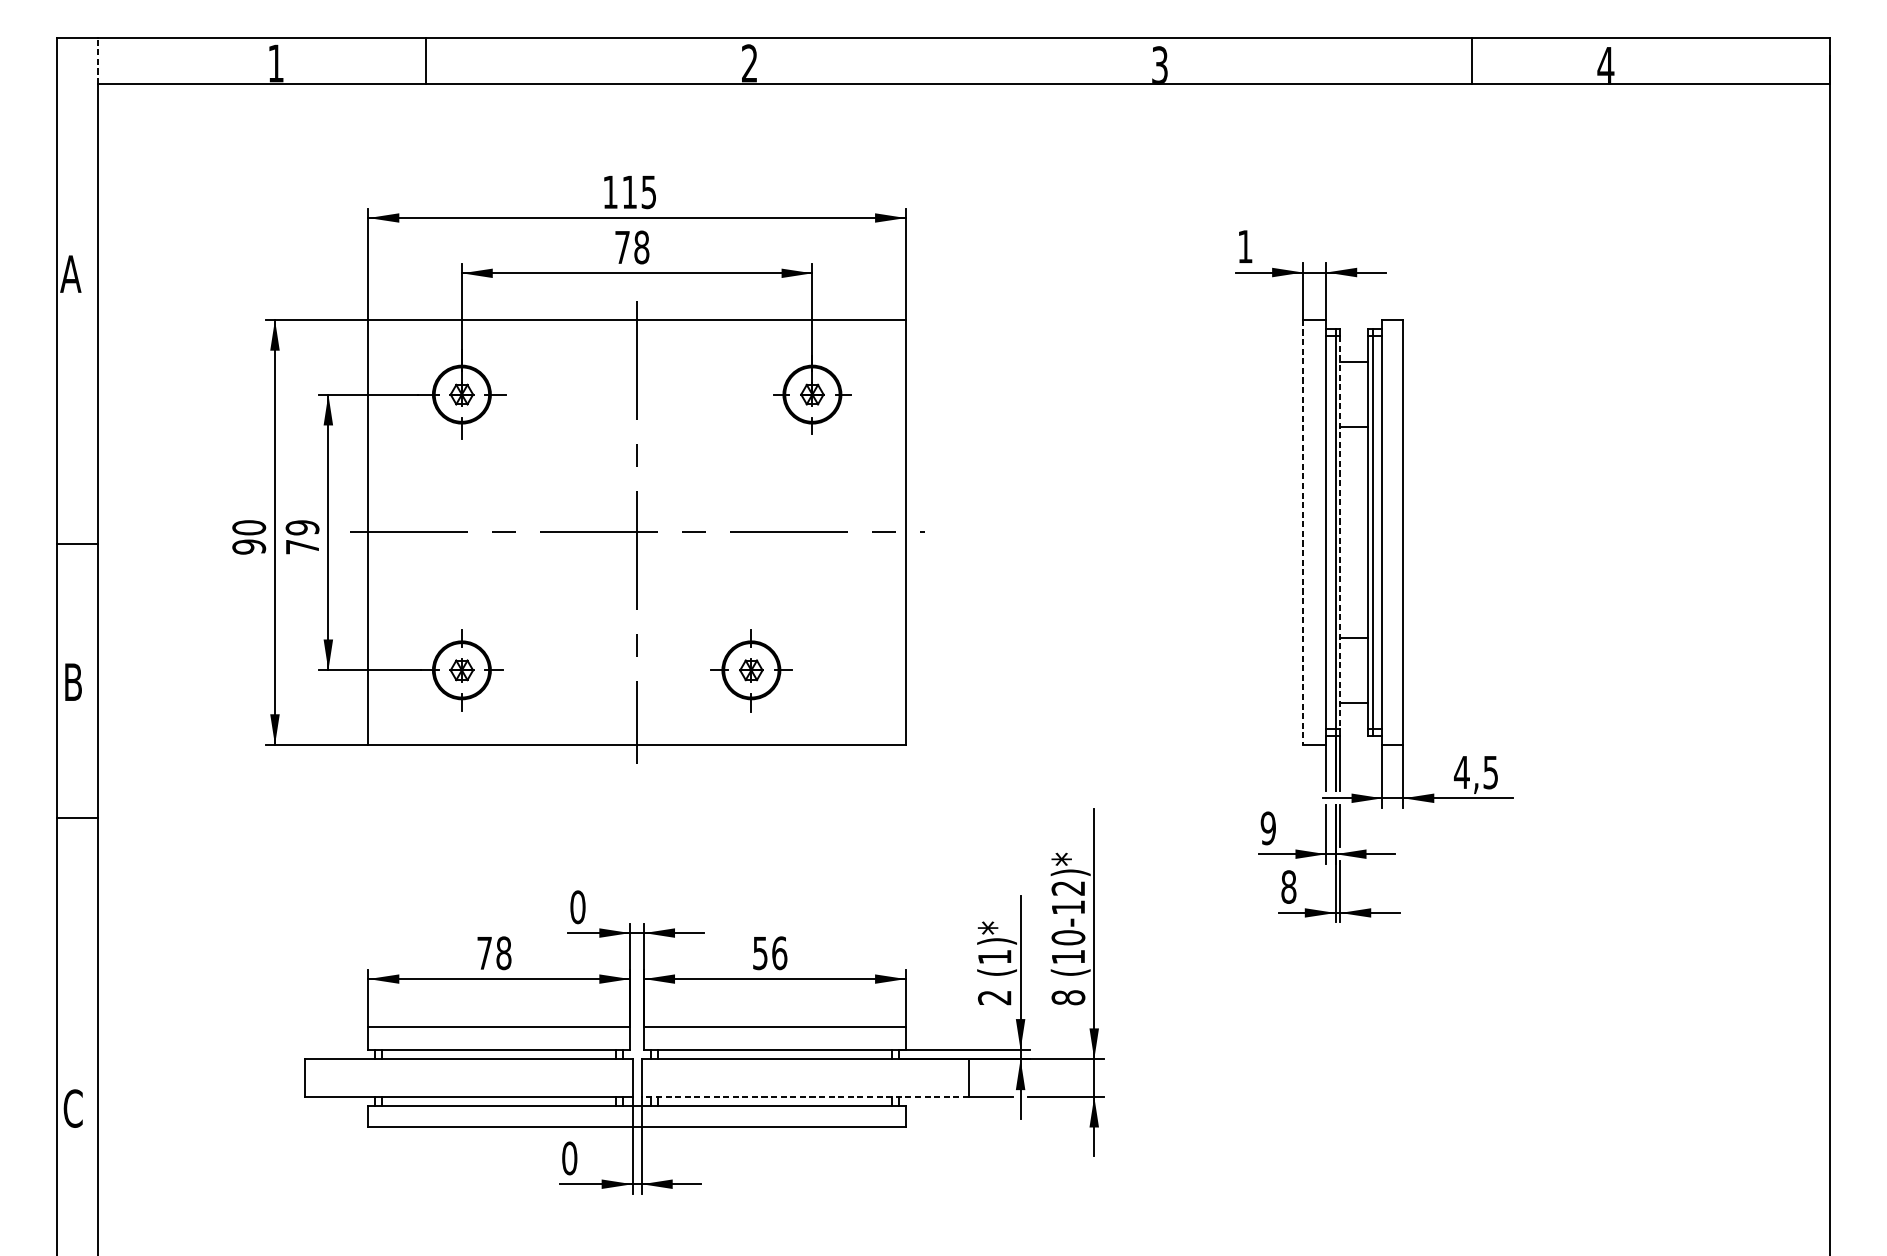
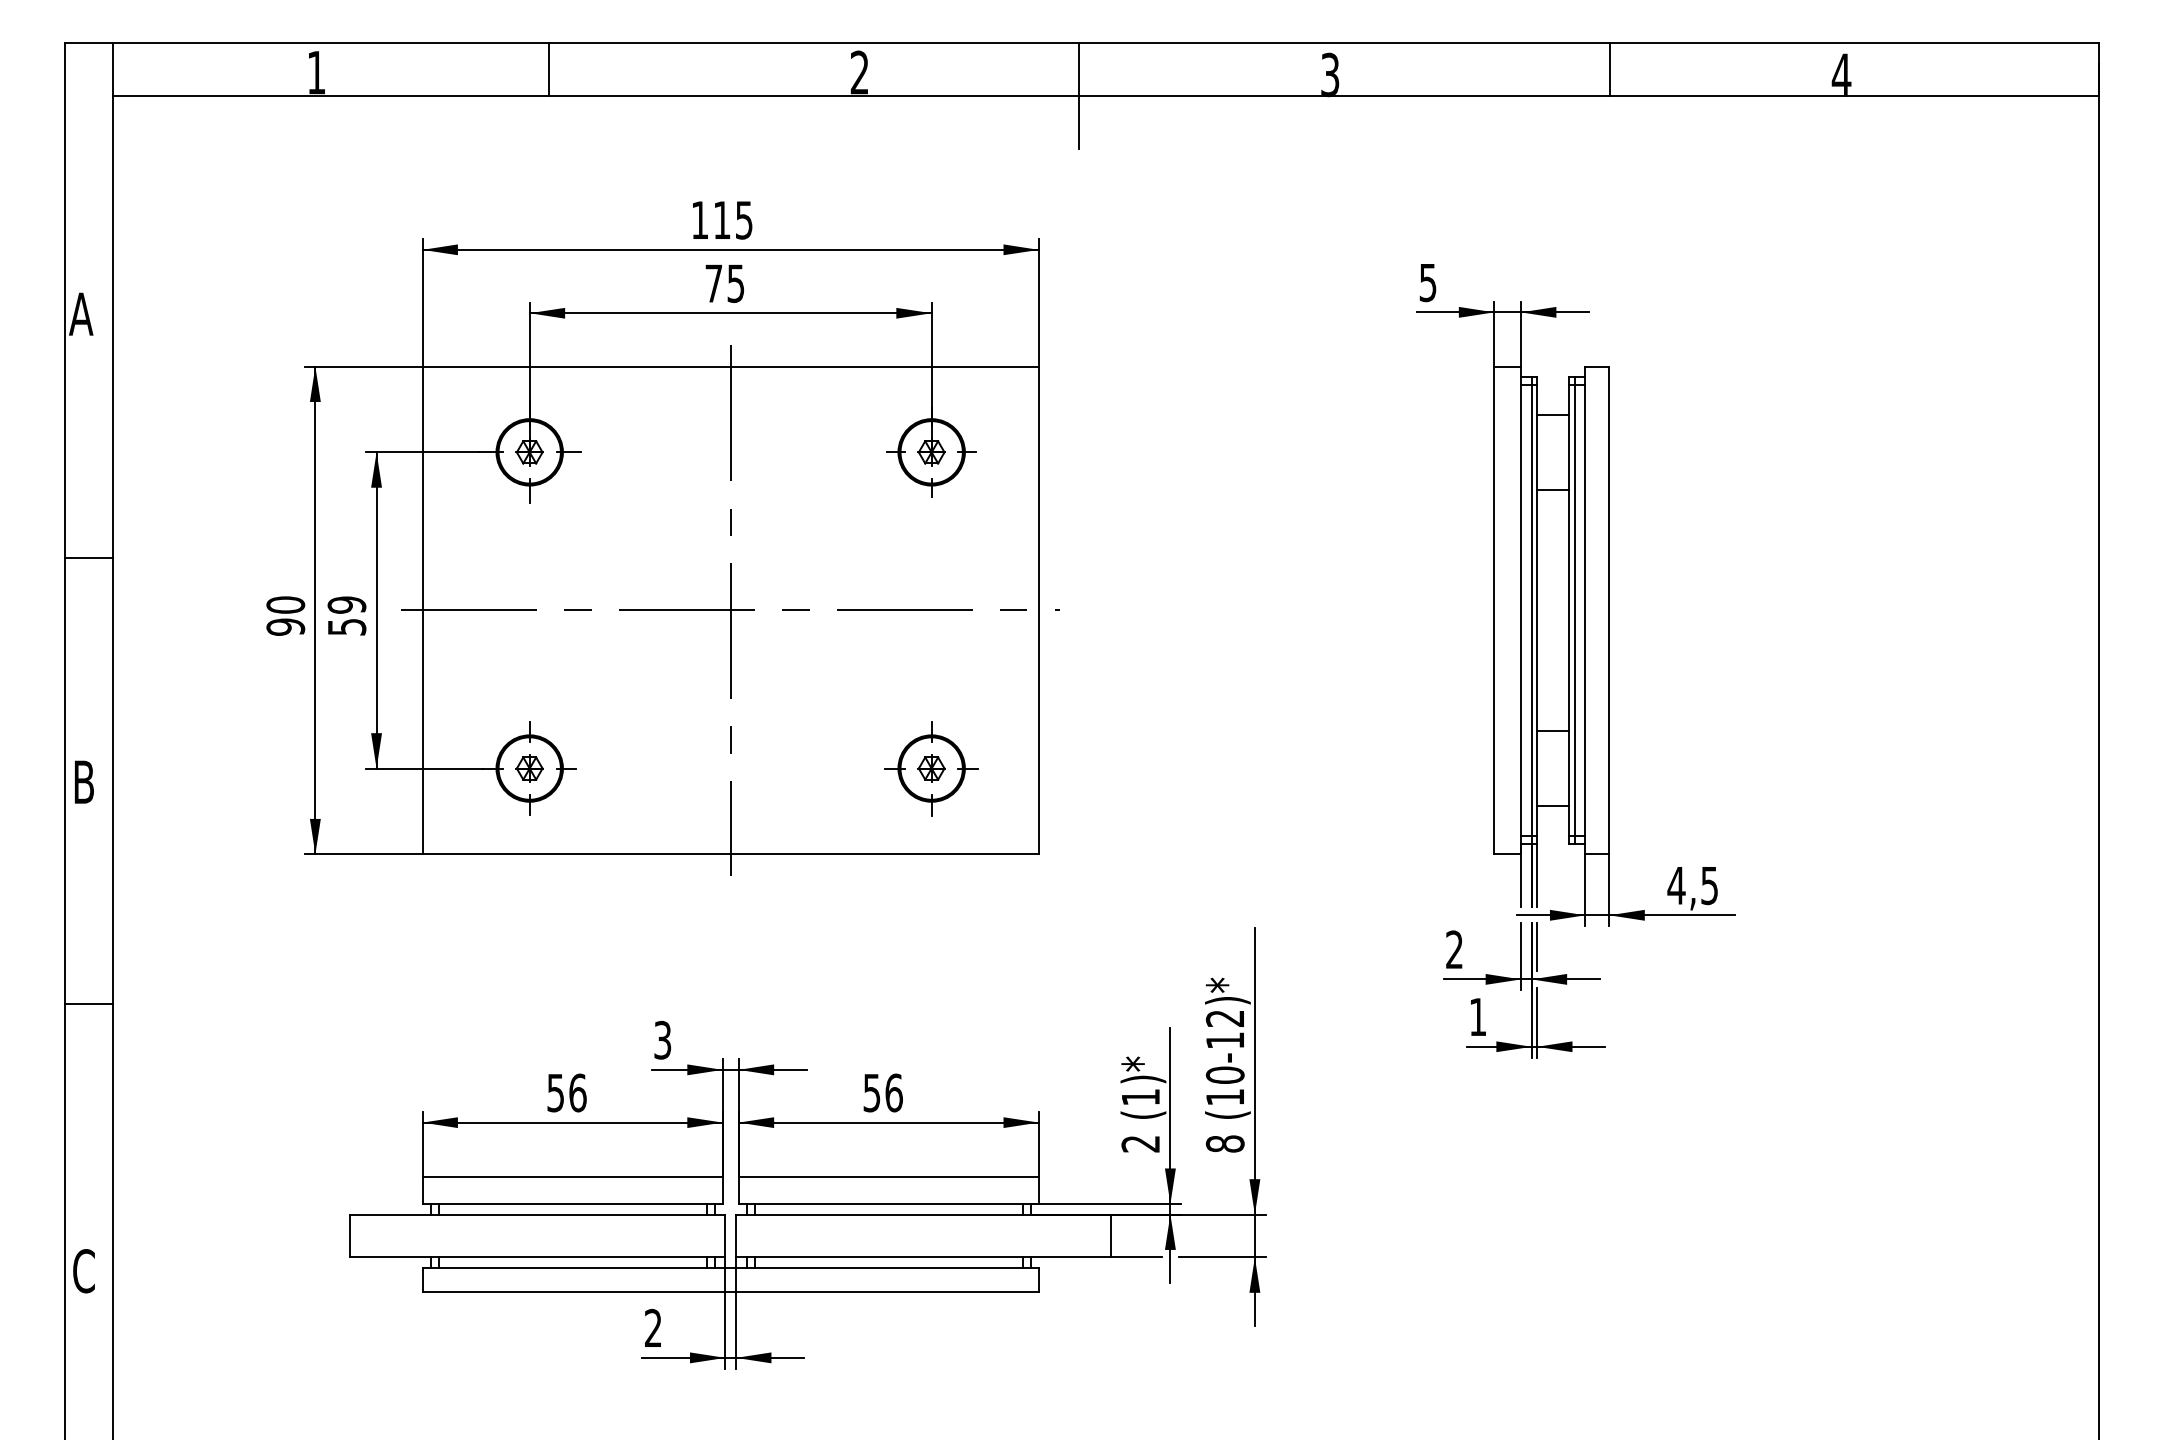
line: (98, 60) -> (112, 69), dashed -> solid
line: (425, 60) -> (548, 69), moved
line: (1471, 60) -> (1609, 69), moved
line: (941, 84) -> (1079, 96), added
text: (641, 247) -> (735, 283), 78 -> 75
text: (1244, 247) -> (1427, 283), 1 -> 5
line: (1303, 532) -> (1494, 610), dashed -> solid
line: (1340, 532) -> (1537, 610), dashed -> solid
line: (77, 543) -> (88, 557), moved
text: (303, 547) -> (347, 627), 79 -> 59
part: (751, 670) -> (931, 768), moved
line: (77, 817) -> (88, 1003), moved
text: (1268, 828) -> (1454, 949), 9 -> 2
text: (1288, 886) -> (1477, 1016), 8 -> 1
text: (577, 906) -> (662, 1039), 0 -> 3
text: (493, 952) -> (566, 1092), 78 -> 56
line: (805, 1096) -> (923, 1257), dashed -> solid
text: (569, 1158) -> (653, 1328), 0 -> 2

